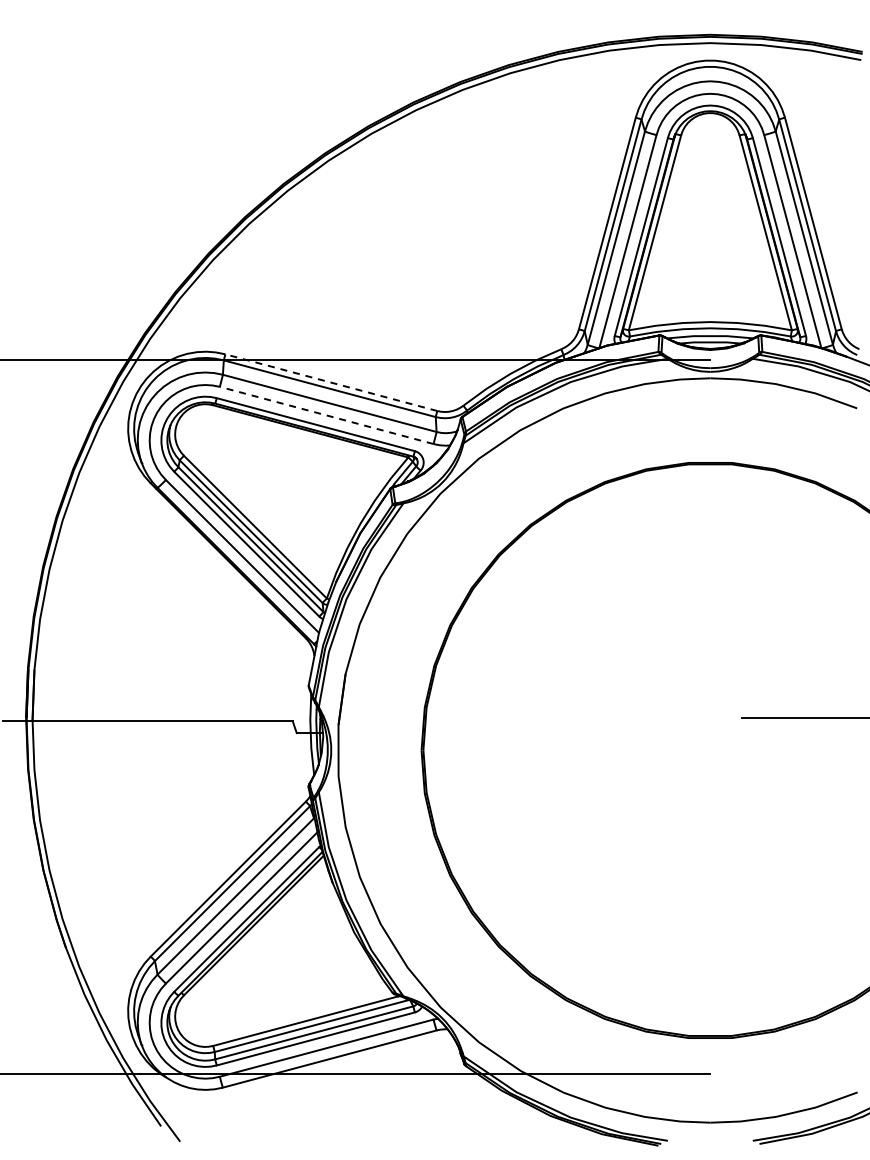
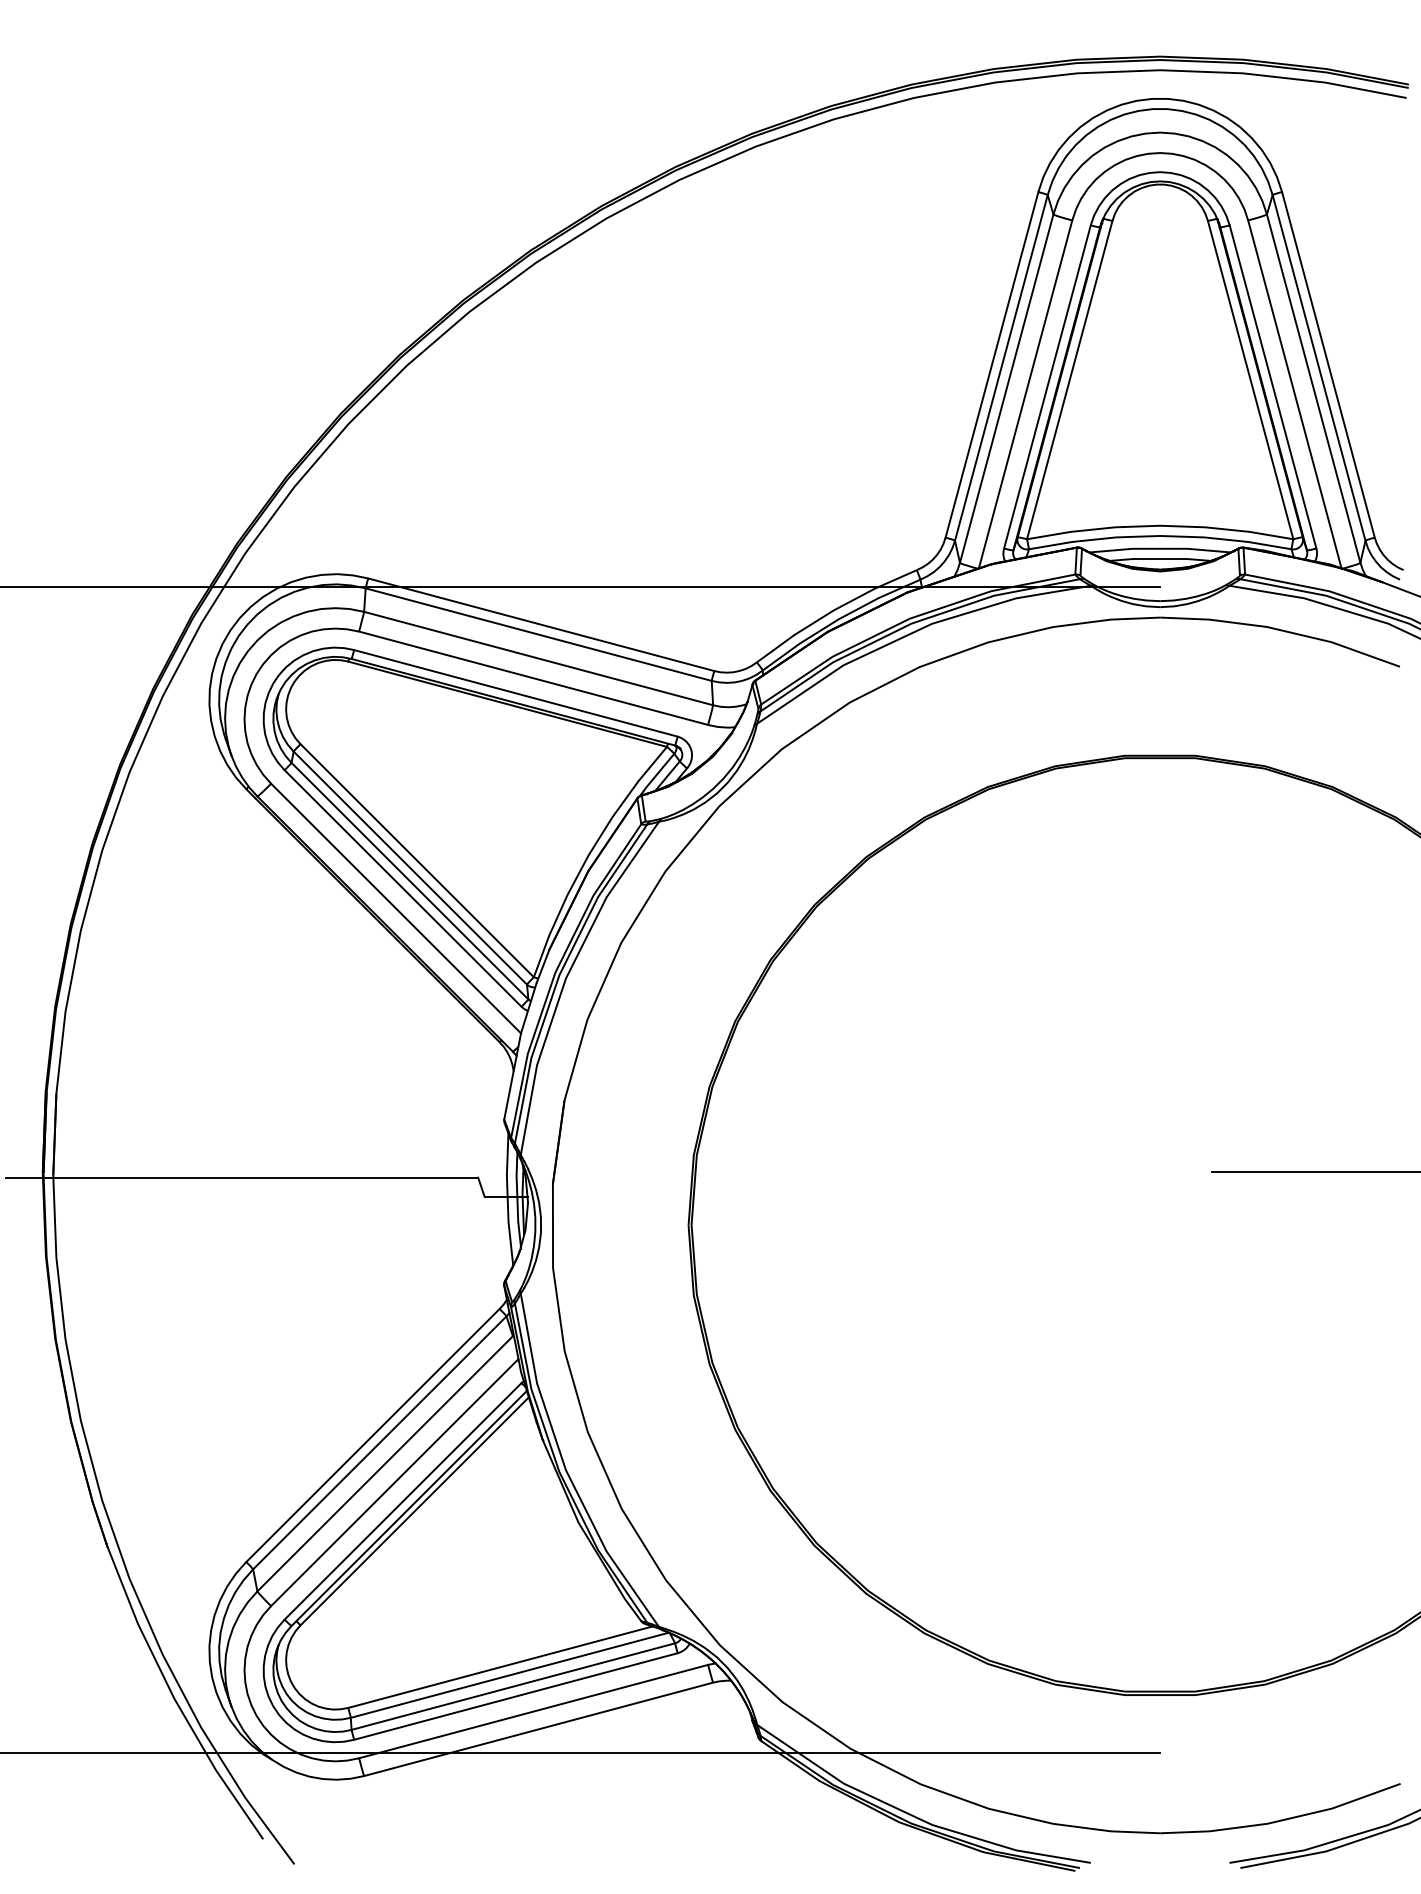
line: (331, 382) -> (541, 624), dashed -> solid
line: (326, 415) -> (533, 678), dashed -> solid

